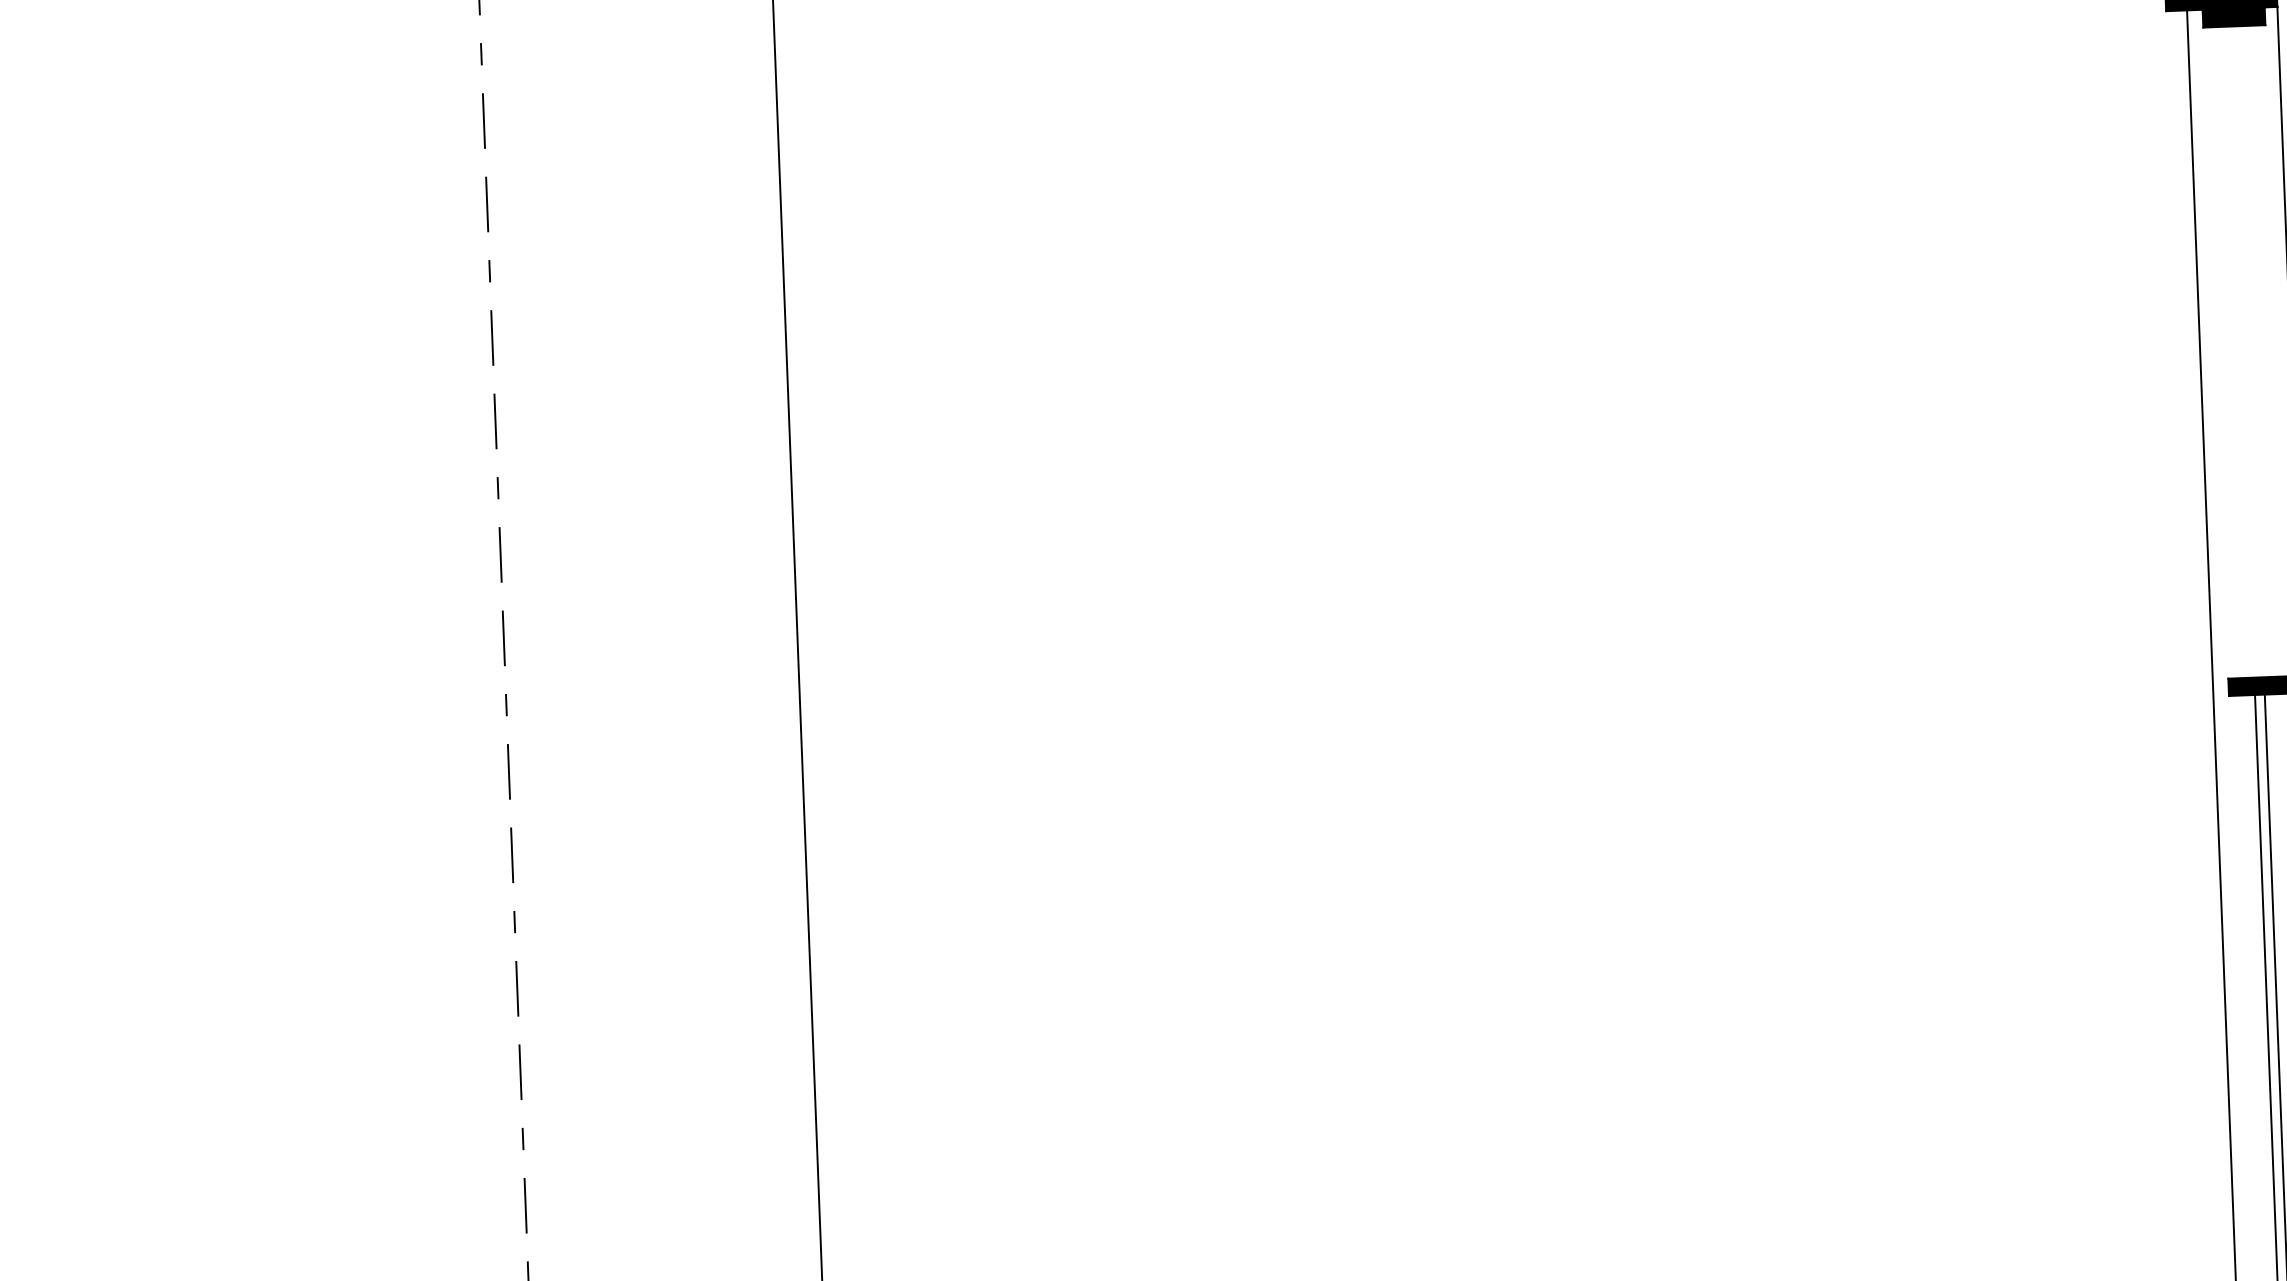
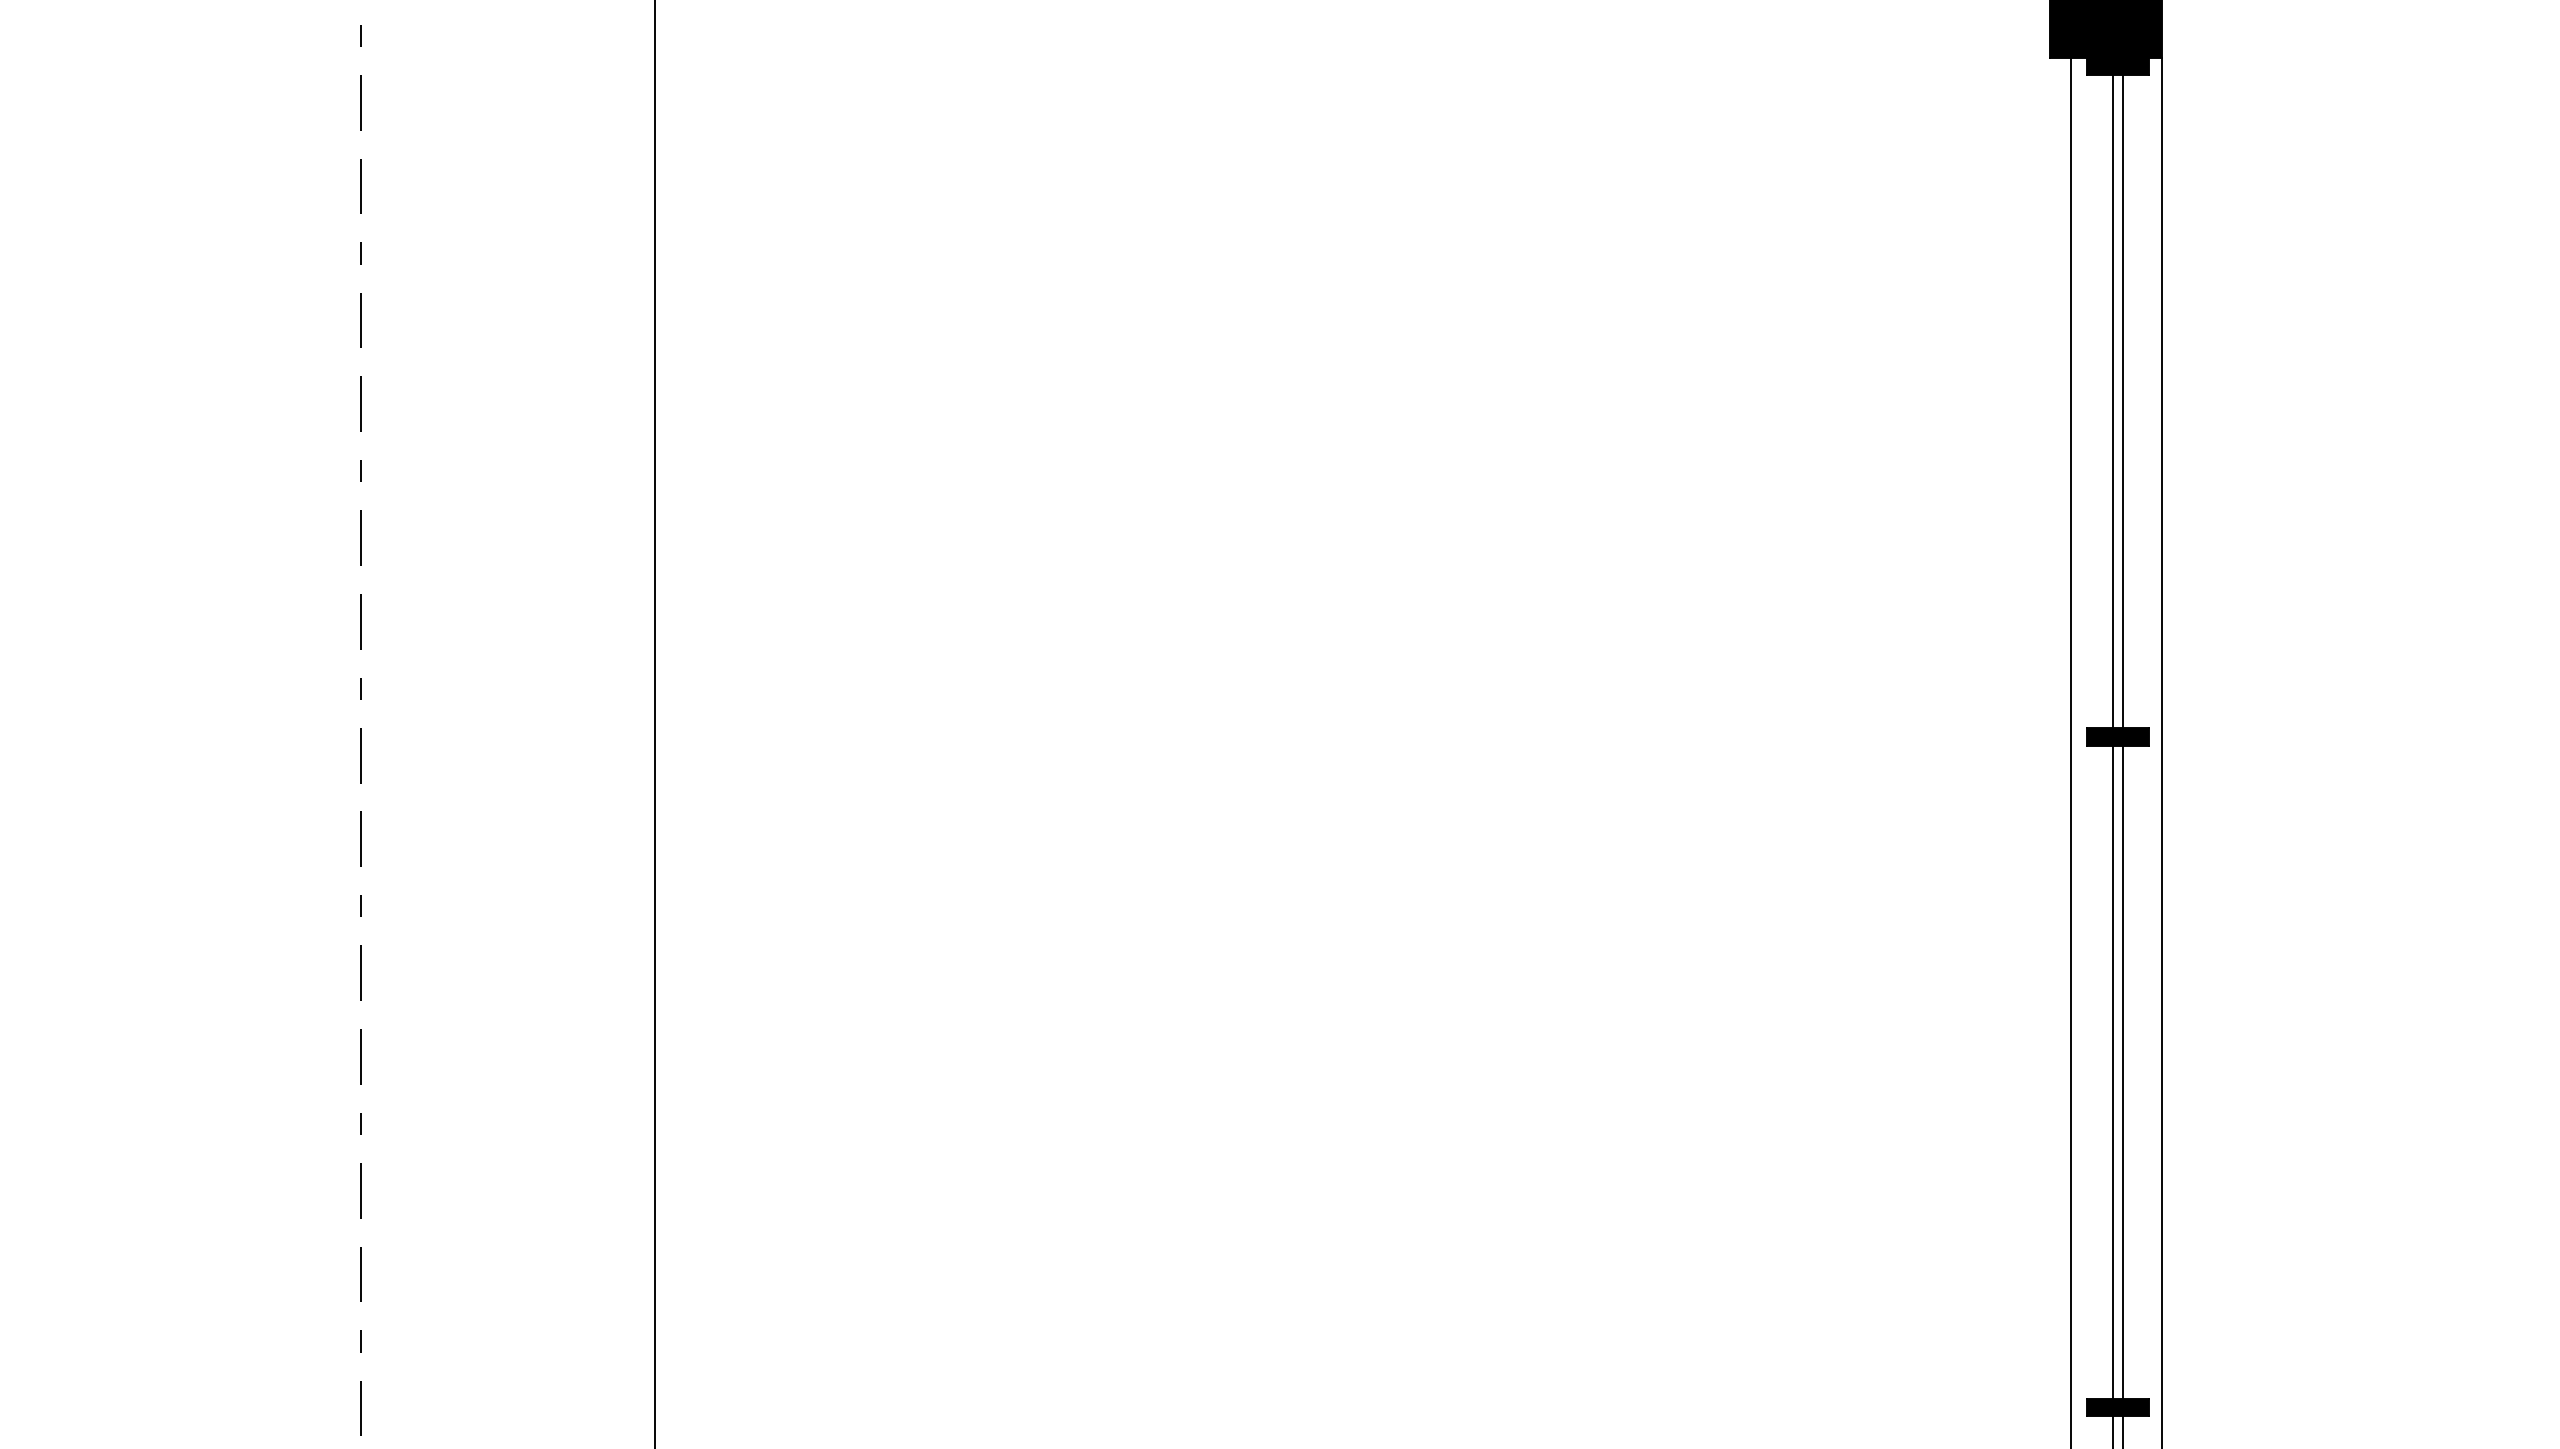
line: (2242, 351) -> (2113, 401), added
line: (2251, 351) -> (2122, 401), added

